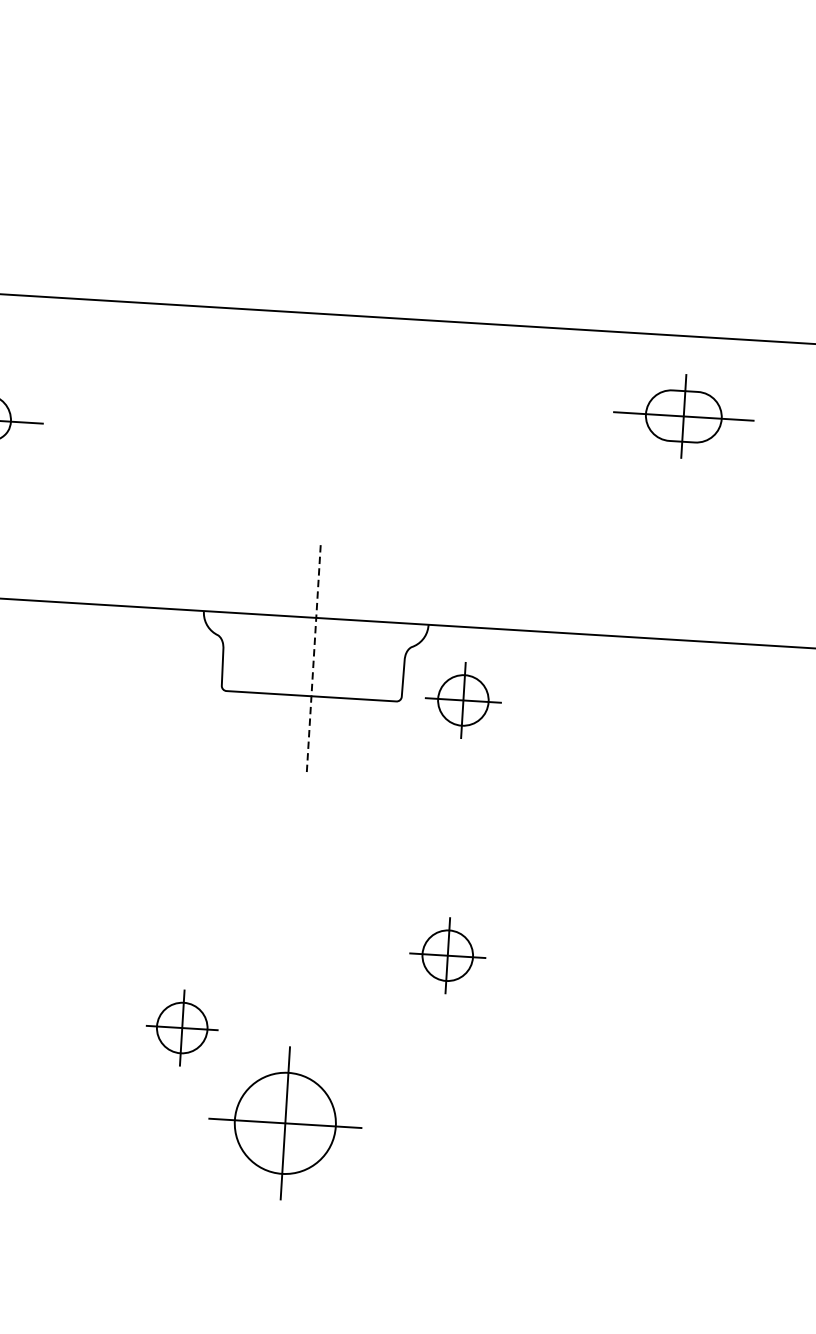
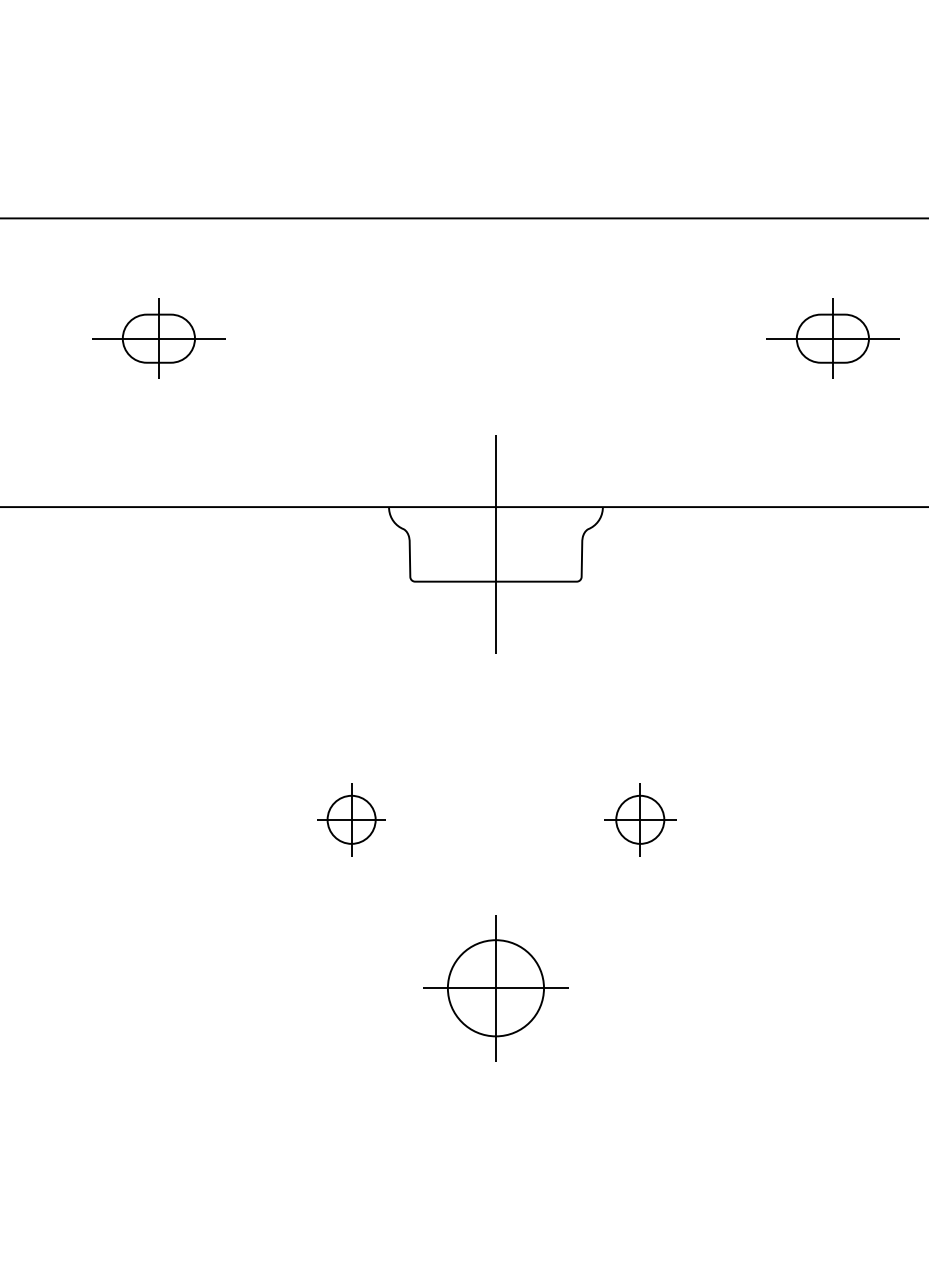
part: (683, 416) -> (832, 338), moved
line: (313, 657) -> (495, 544), dashed -> solid
part: (463, 700) -> (640, 576), removed
part: (182, 1027) -> (351, 819), moved

